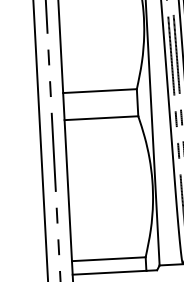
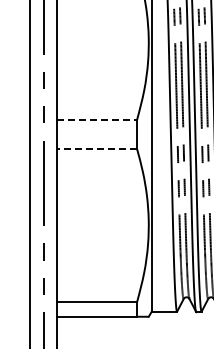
line: (100, 90) -> (97, 119), solid -> dashed
line: (101, 118) -> (97, 149), solid -> dashed

